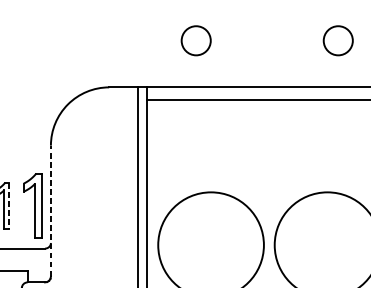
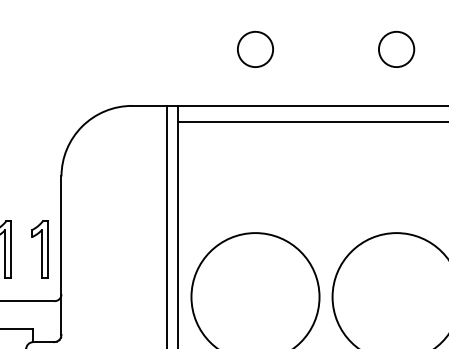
circle: (196, 40) -> (255, 49), moved
circle: (338, 40) -> (396, 49), moved
part: (32, 205) -> (39, 249), size x0.71
line: (9, 206) -> (11, 250), dashed -> solid
line: (50, 210) -> (61, 255), dashed -> solid

